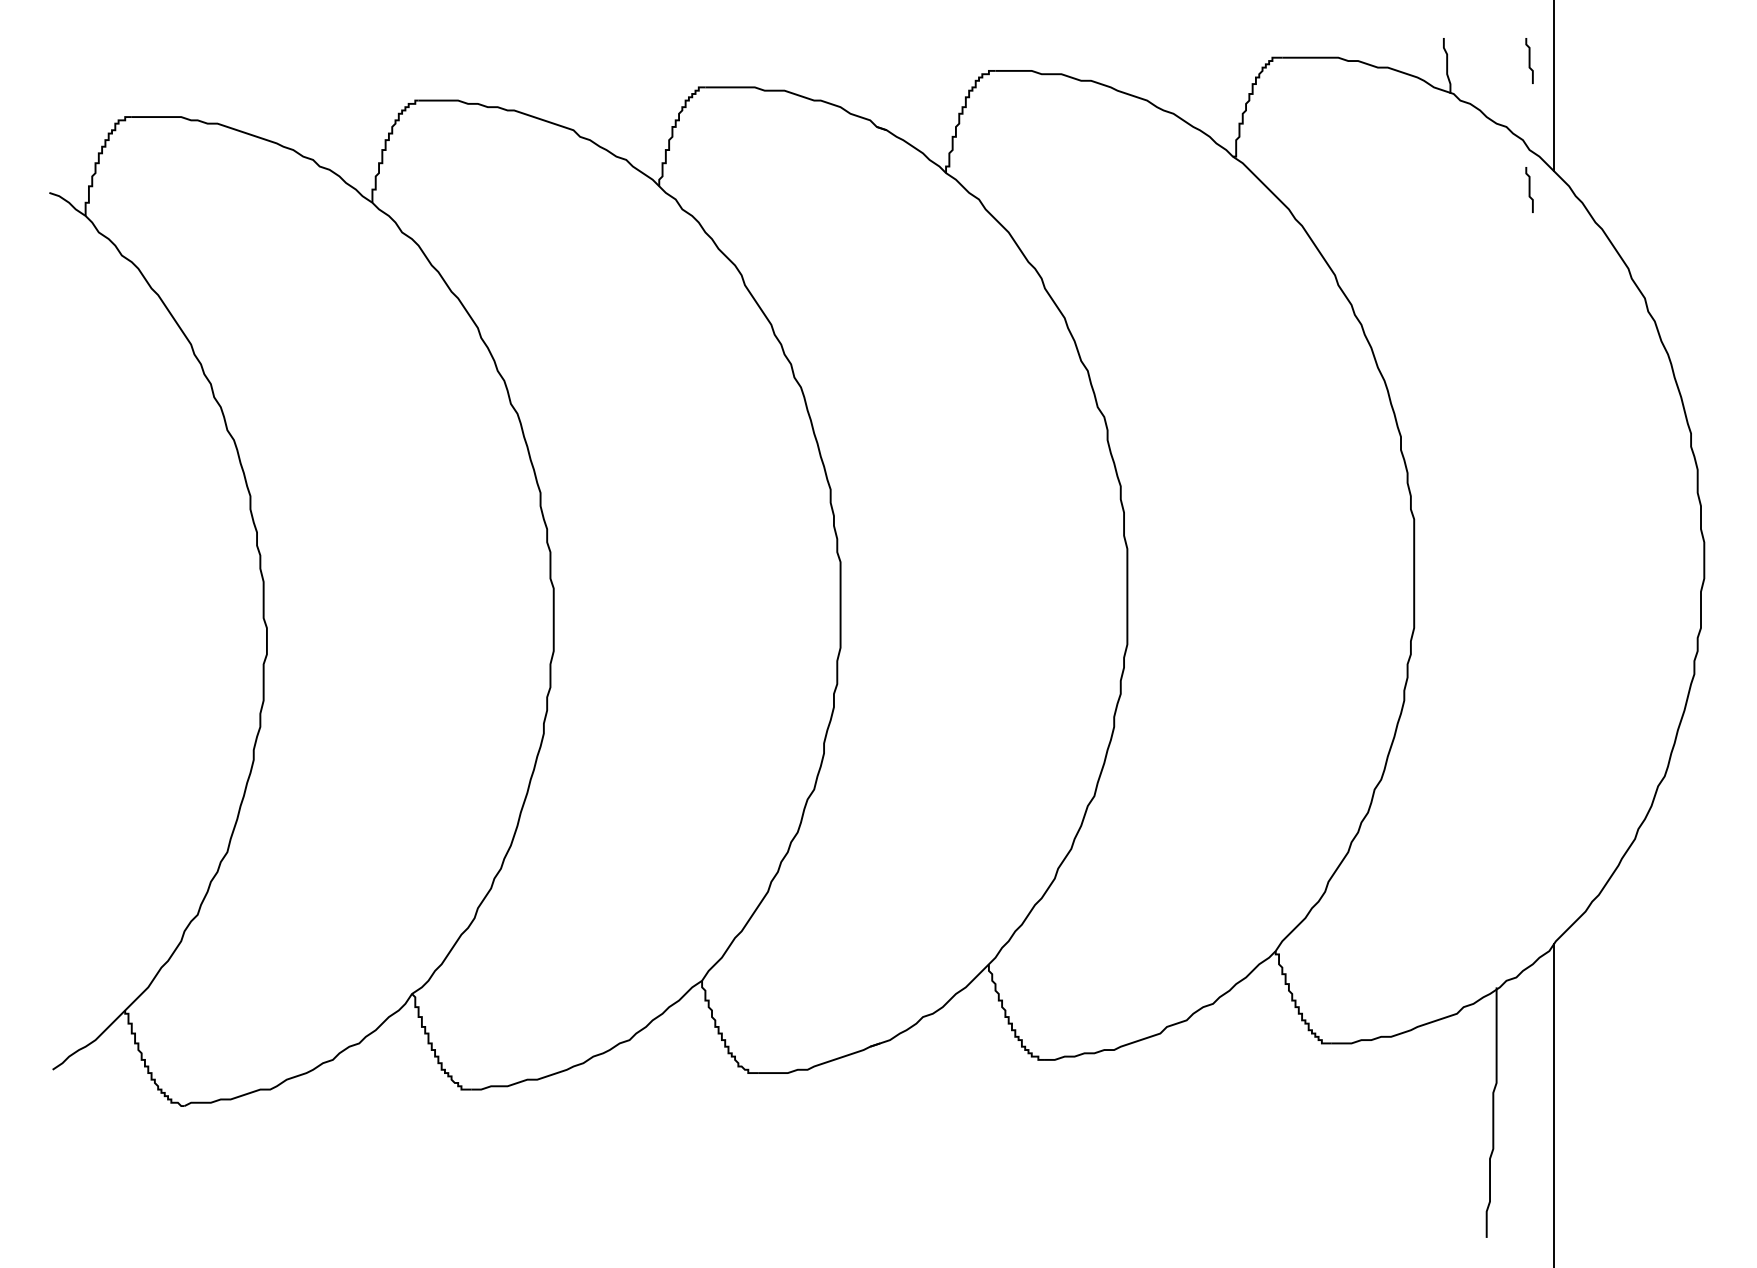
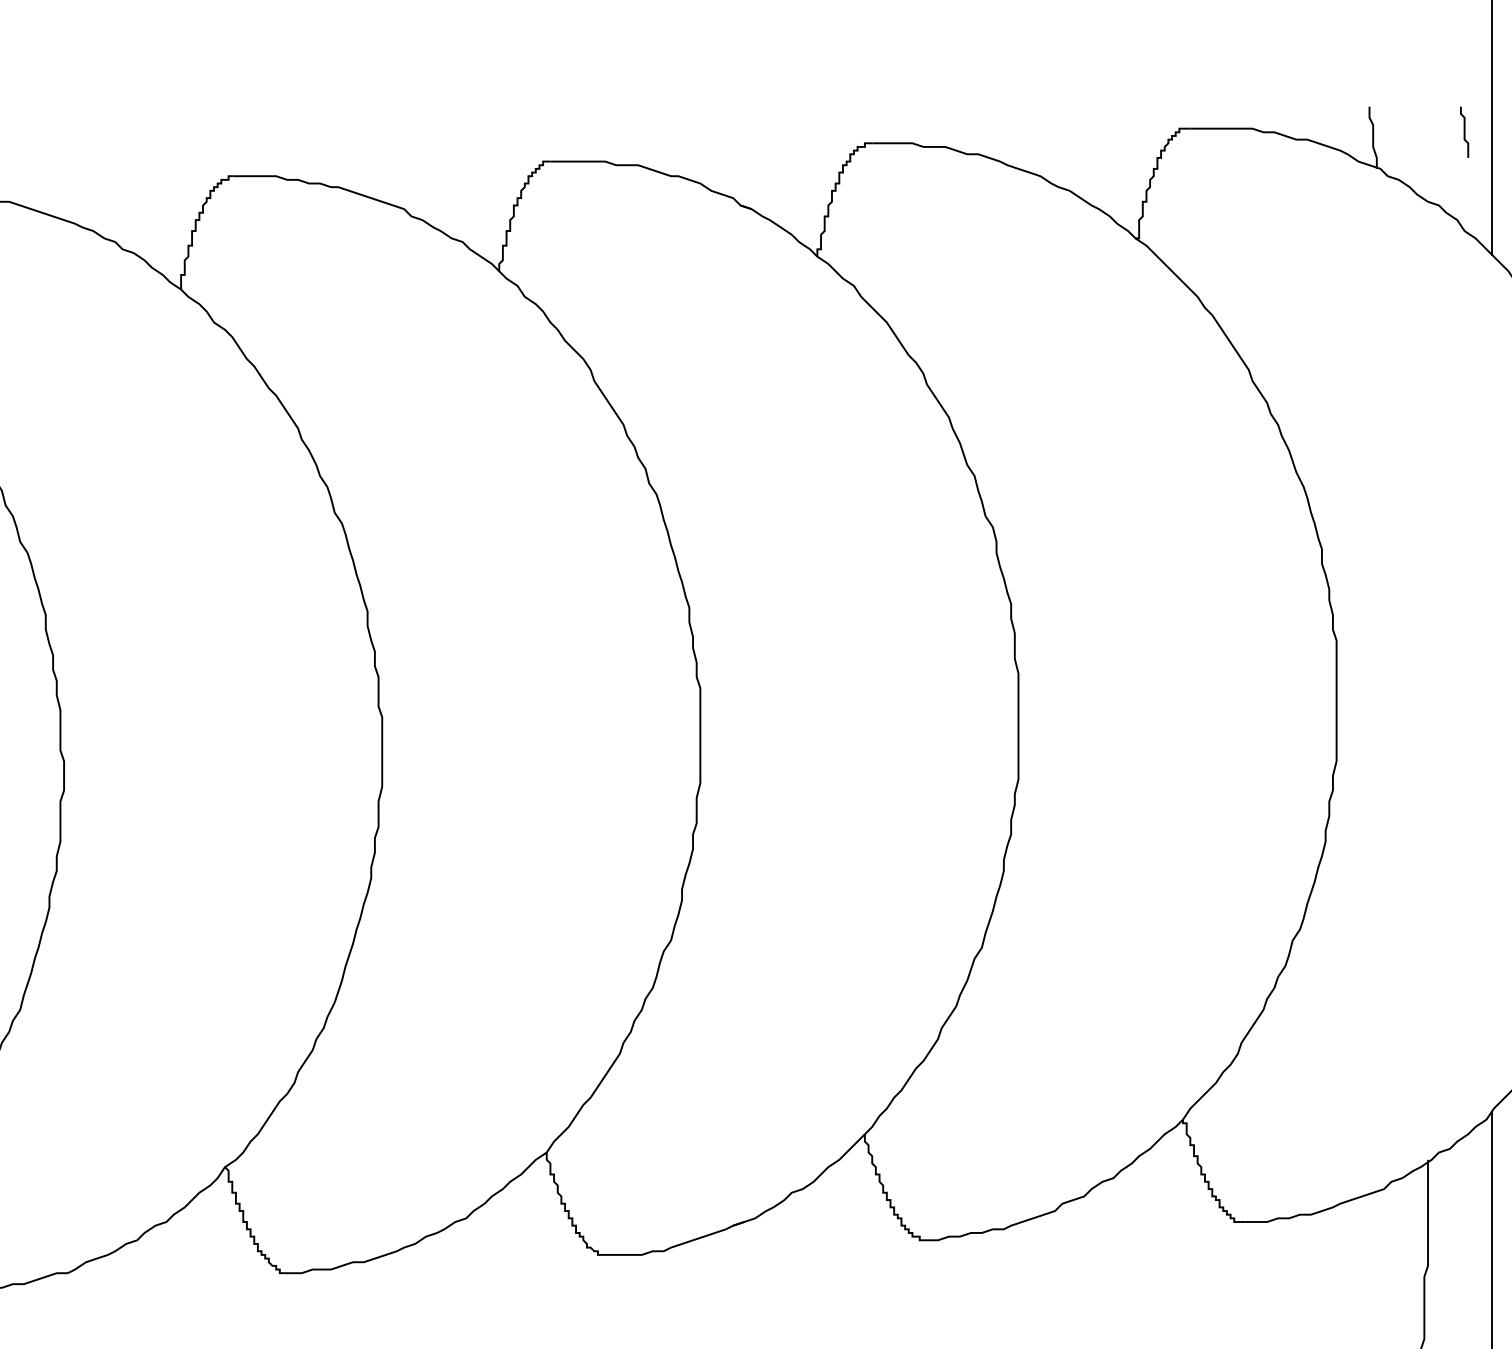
curve: (1529, 189) -> (1464, 274), removed

